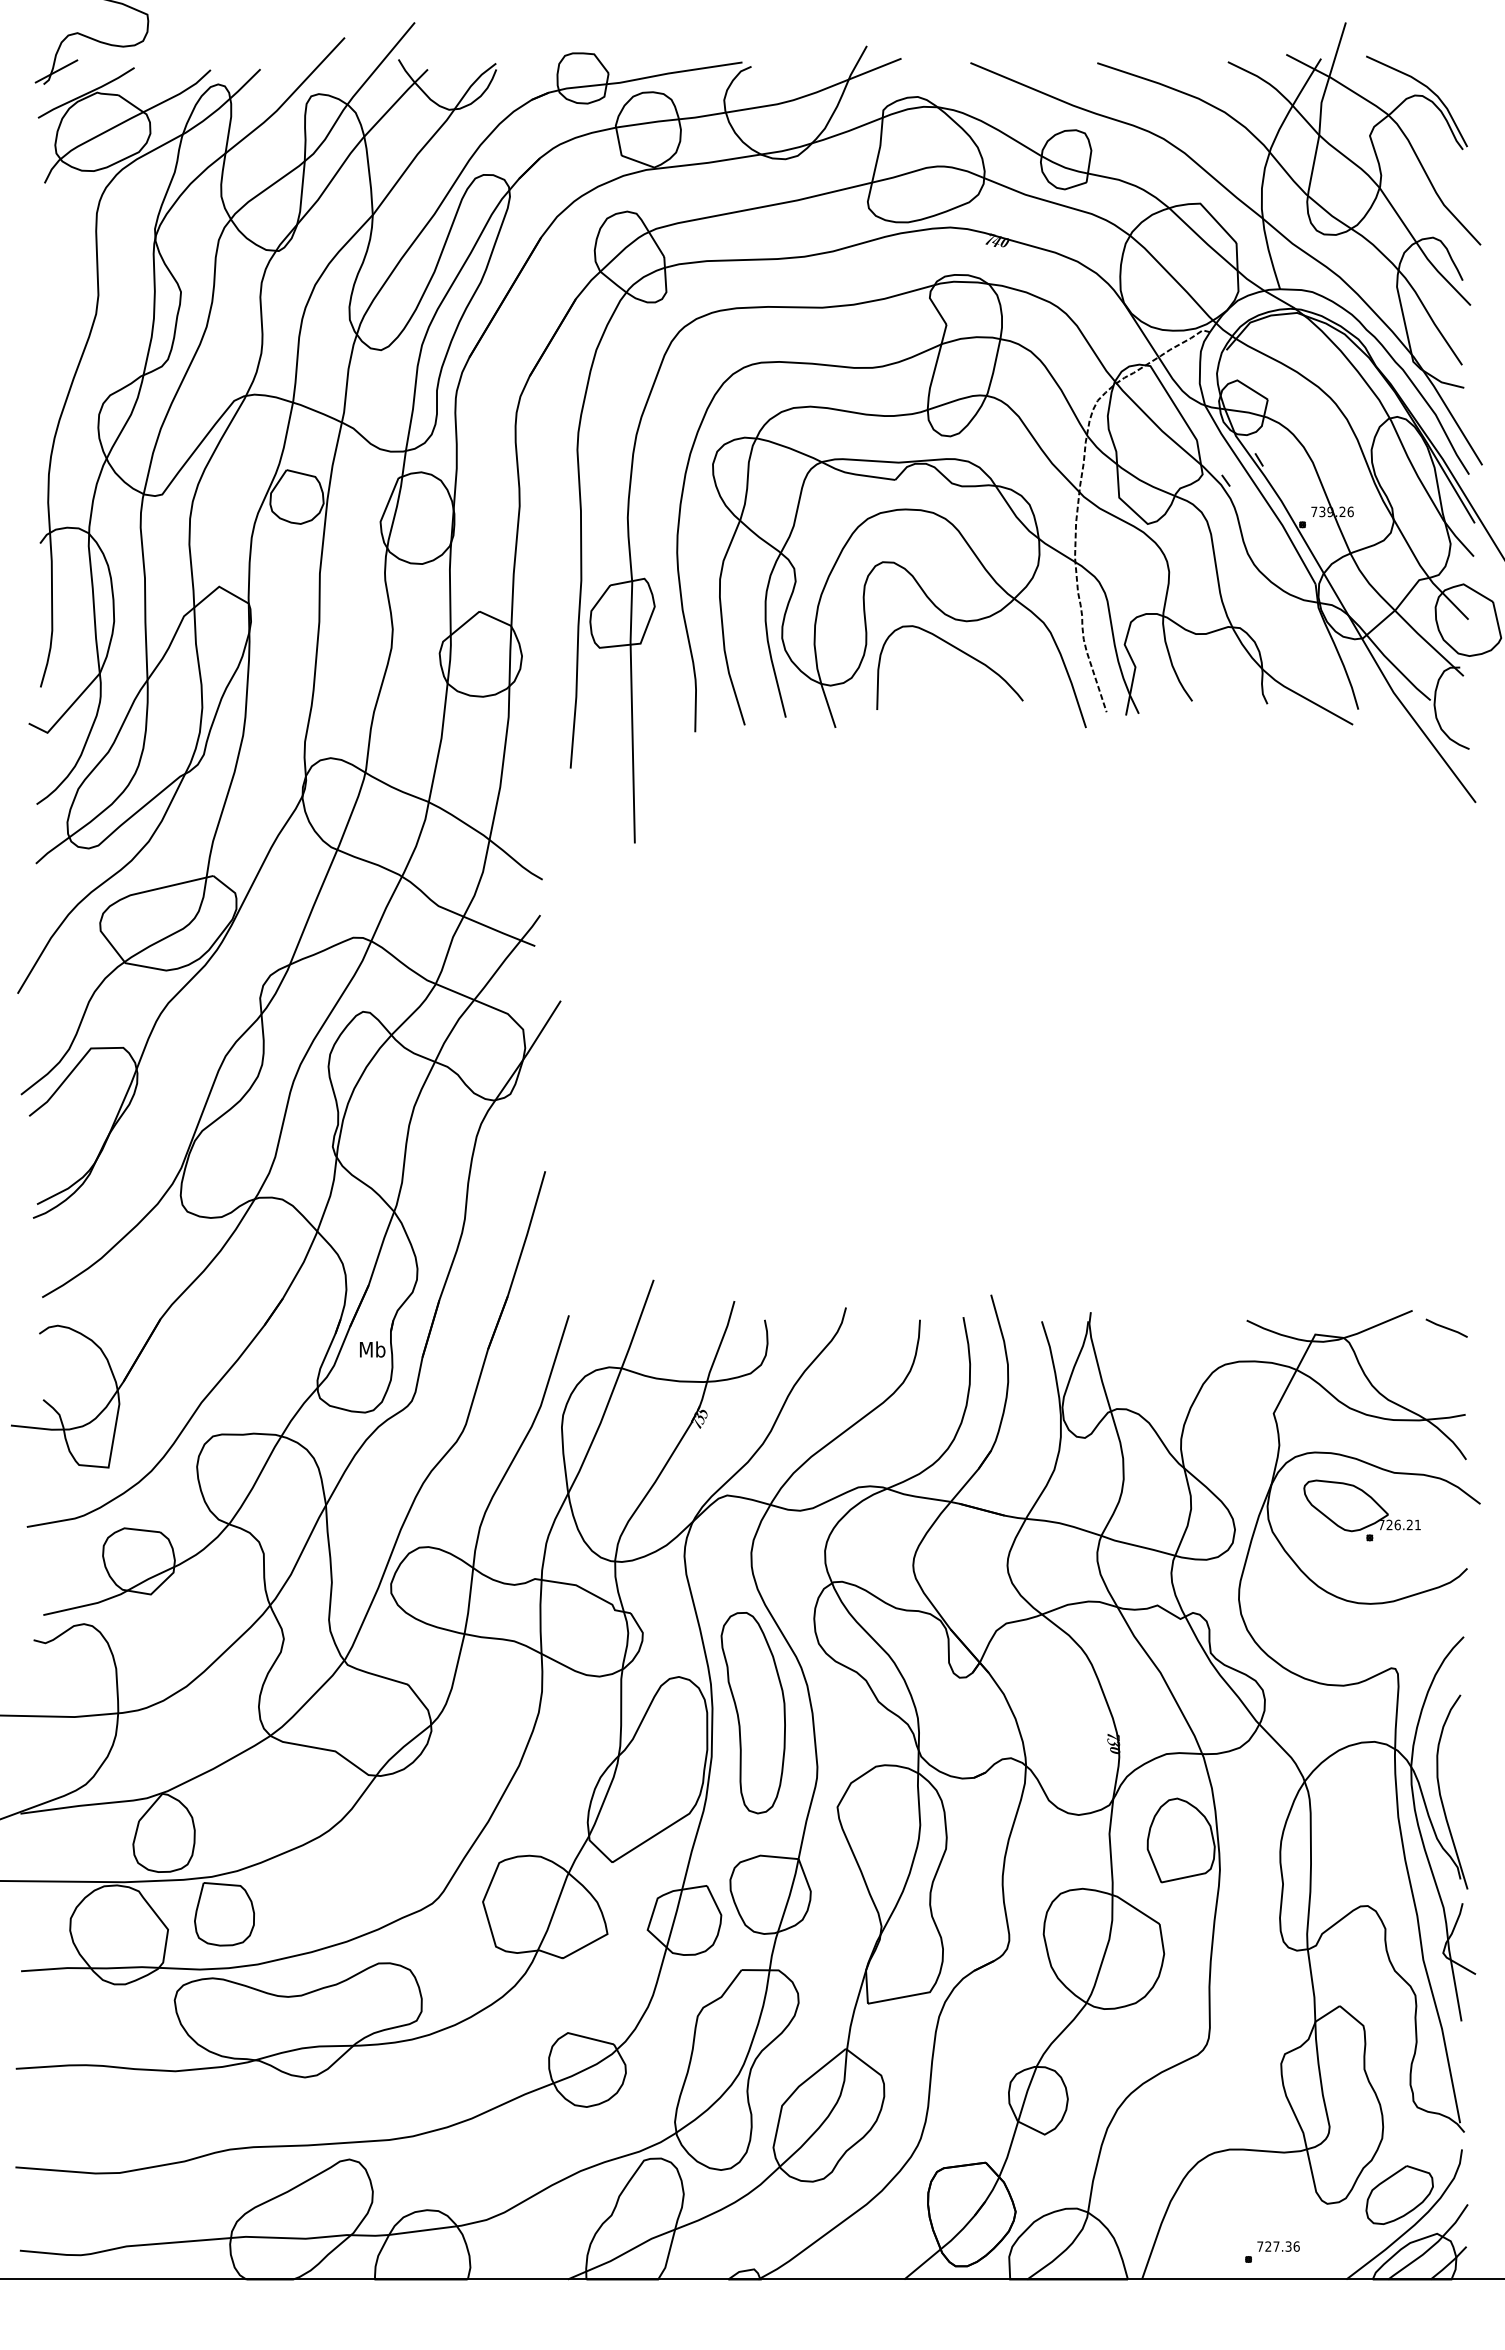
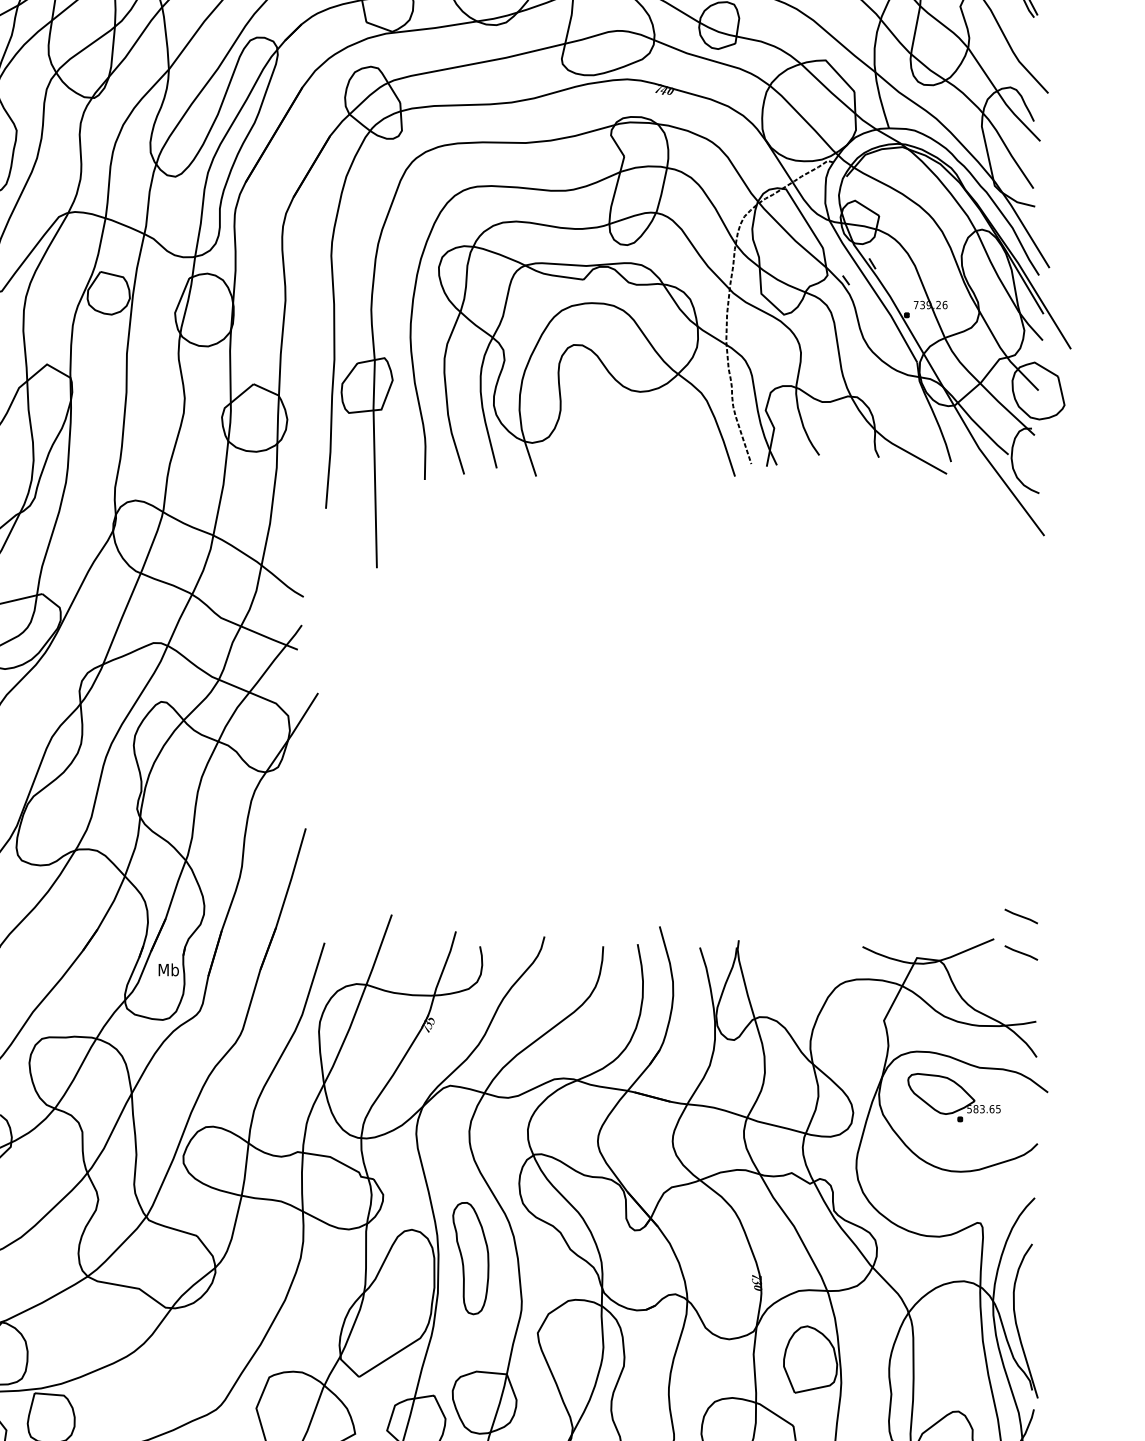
curve: (961, 652) -> (636, 416), removed
line: (1446, 1281) -> (1021, 915), added
text: (1399, 1524) -> (983, 1108), 726.21 -> 583.65
part: (752, 1713) -> (470, 1258), size x0.7

